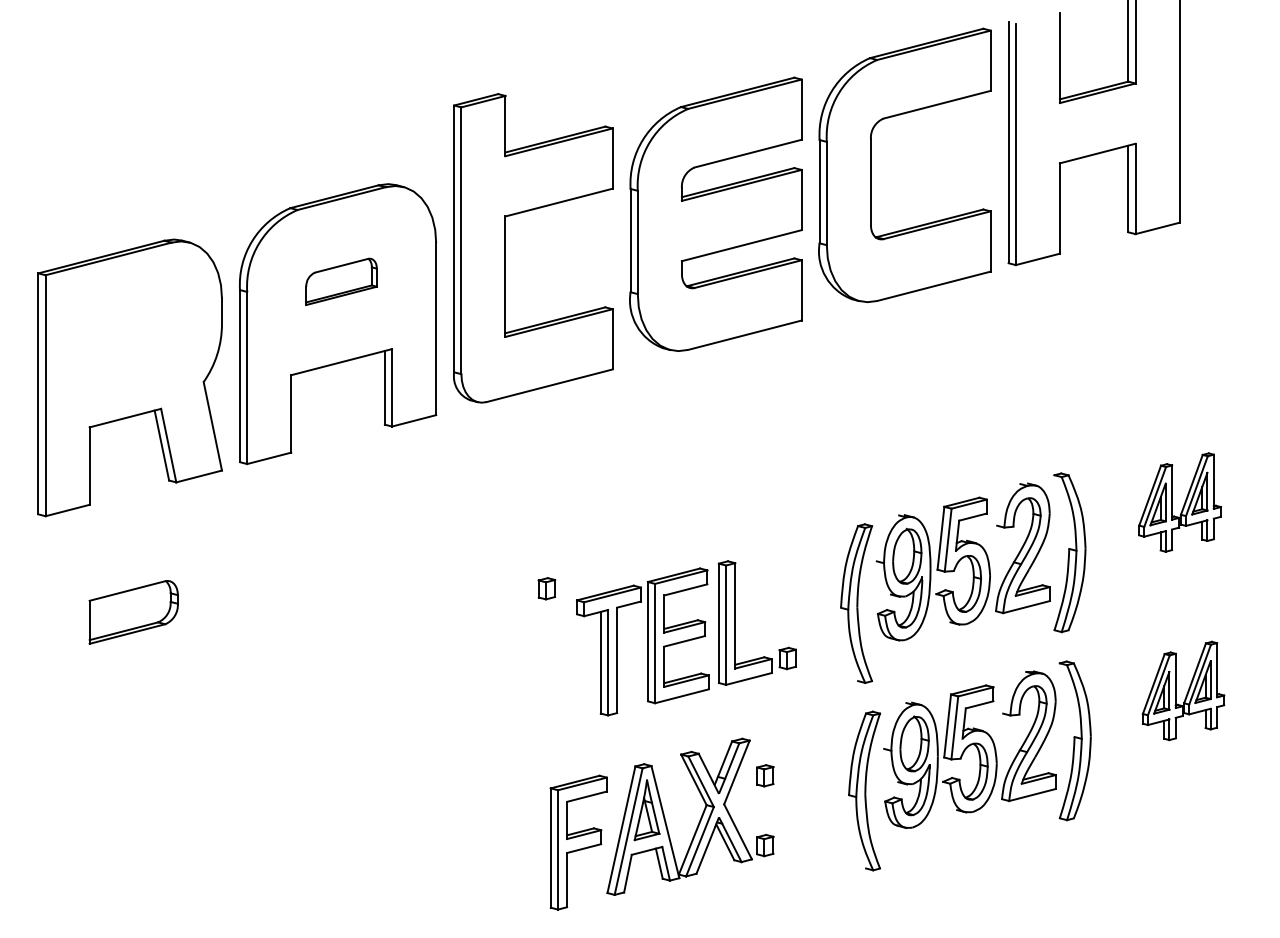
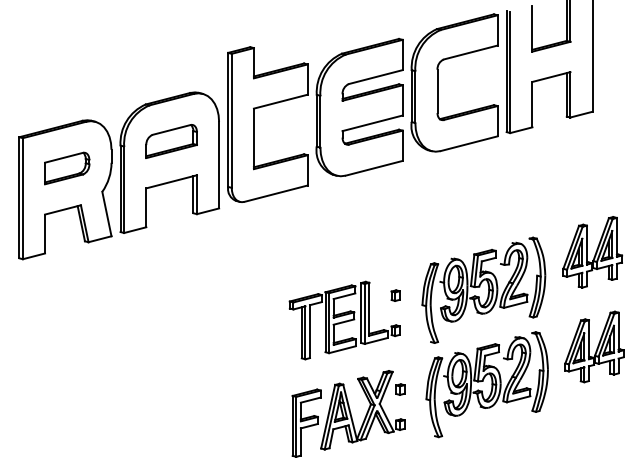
part: (341, 281) -> (171, 141), size x1.43
part: (1179, 502) -> (592, 252), size x1.43
part: (546, 588) -> (395, 295), moved
part: (134, 612) -> (67, 168), moved
part: (1183, 689) -> (594, 346), size x1.43
part: (661, 823) -> (348, 413), moved

